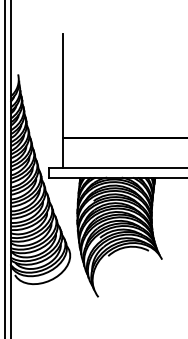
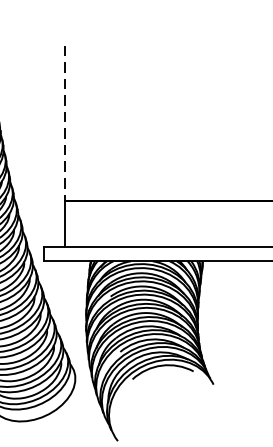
line: (63, 85) -> (65, 122), solid -> dashed

